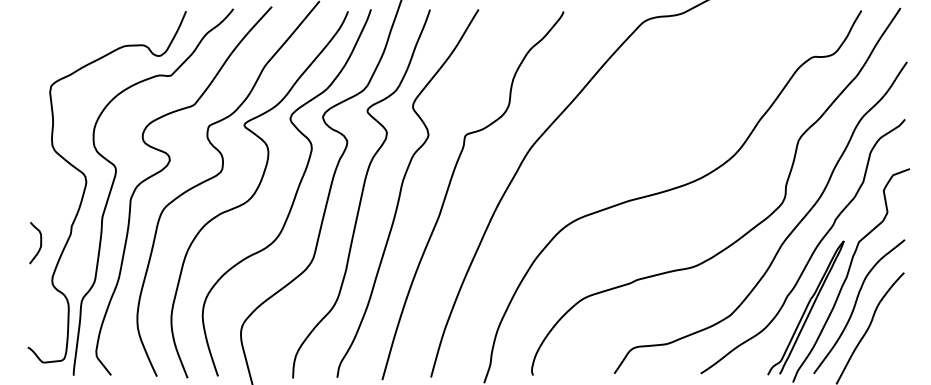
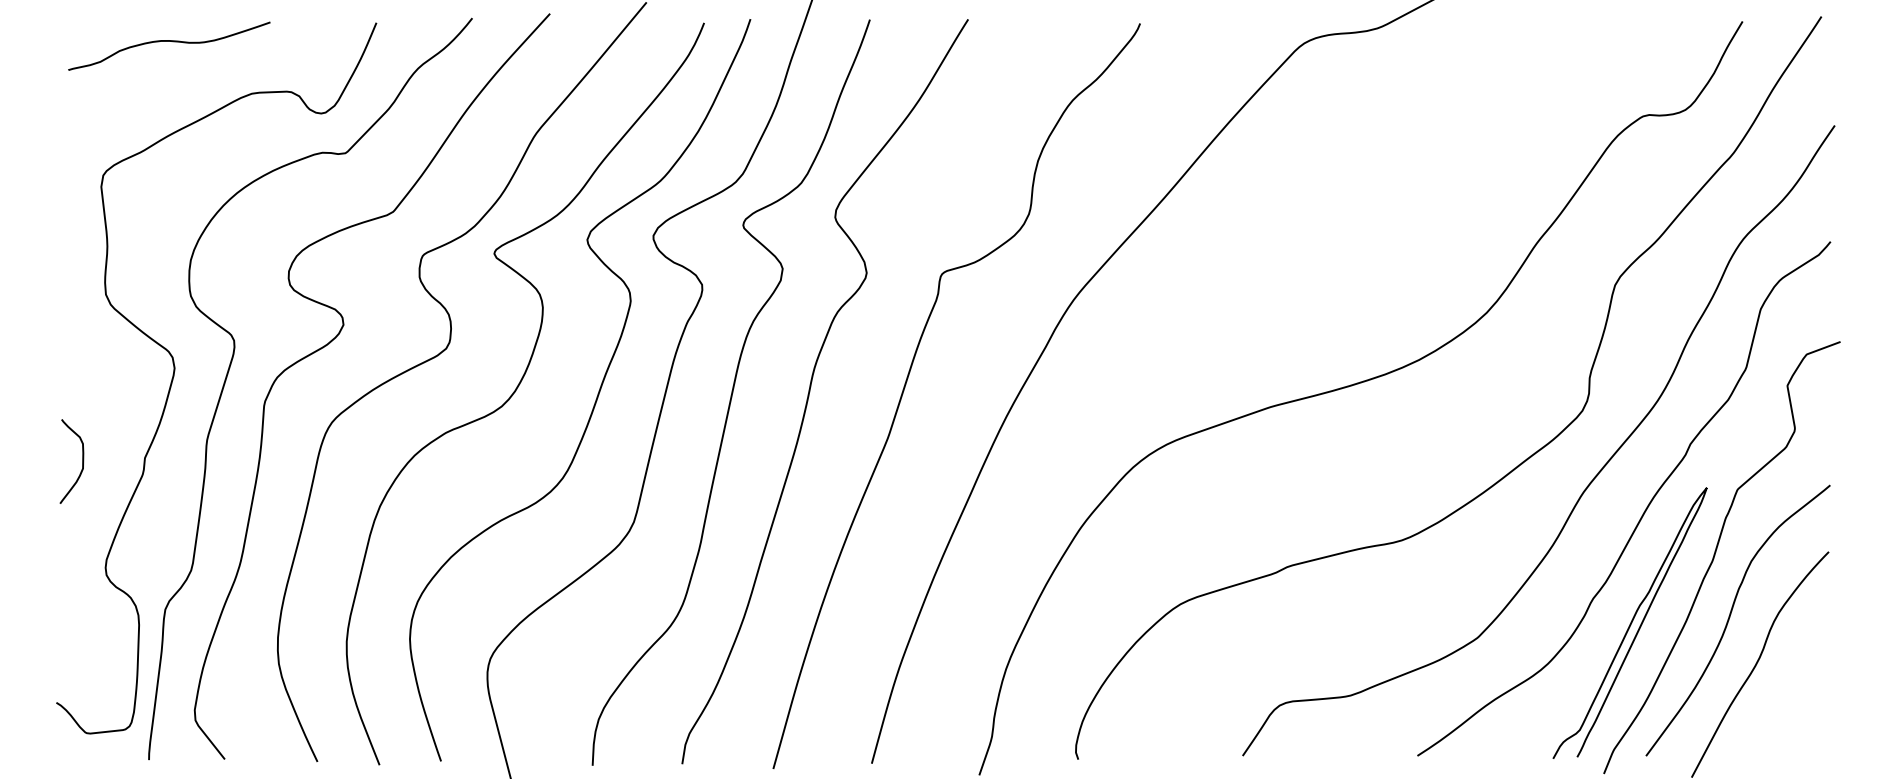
curve: (83, 21) -> (168, 43), added
curve: (40, 243) -> (81, 462), moved

